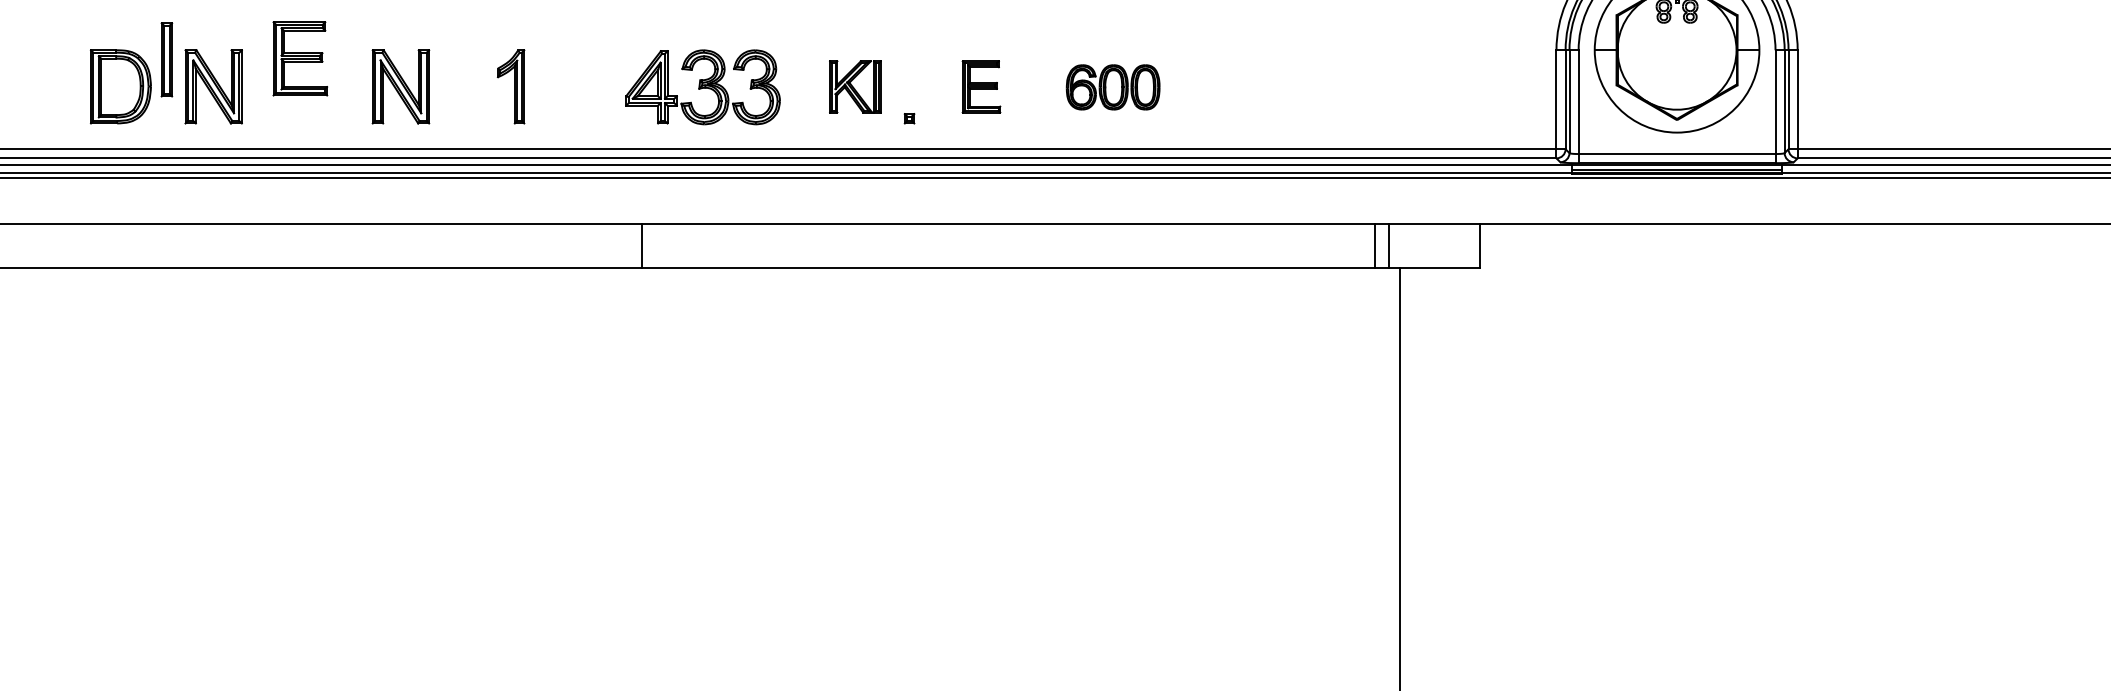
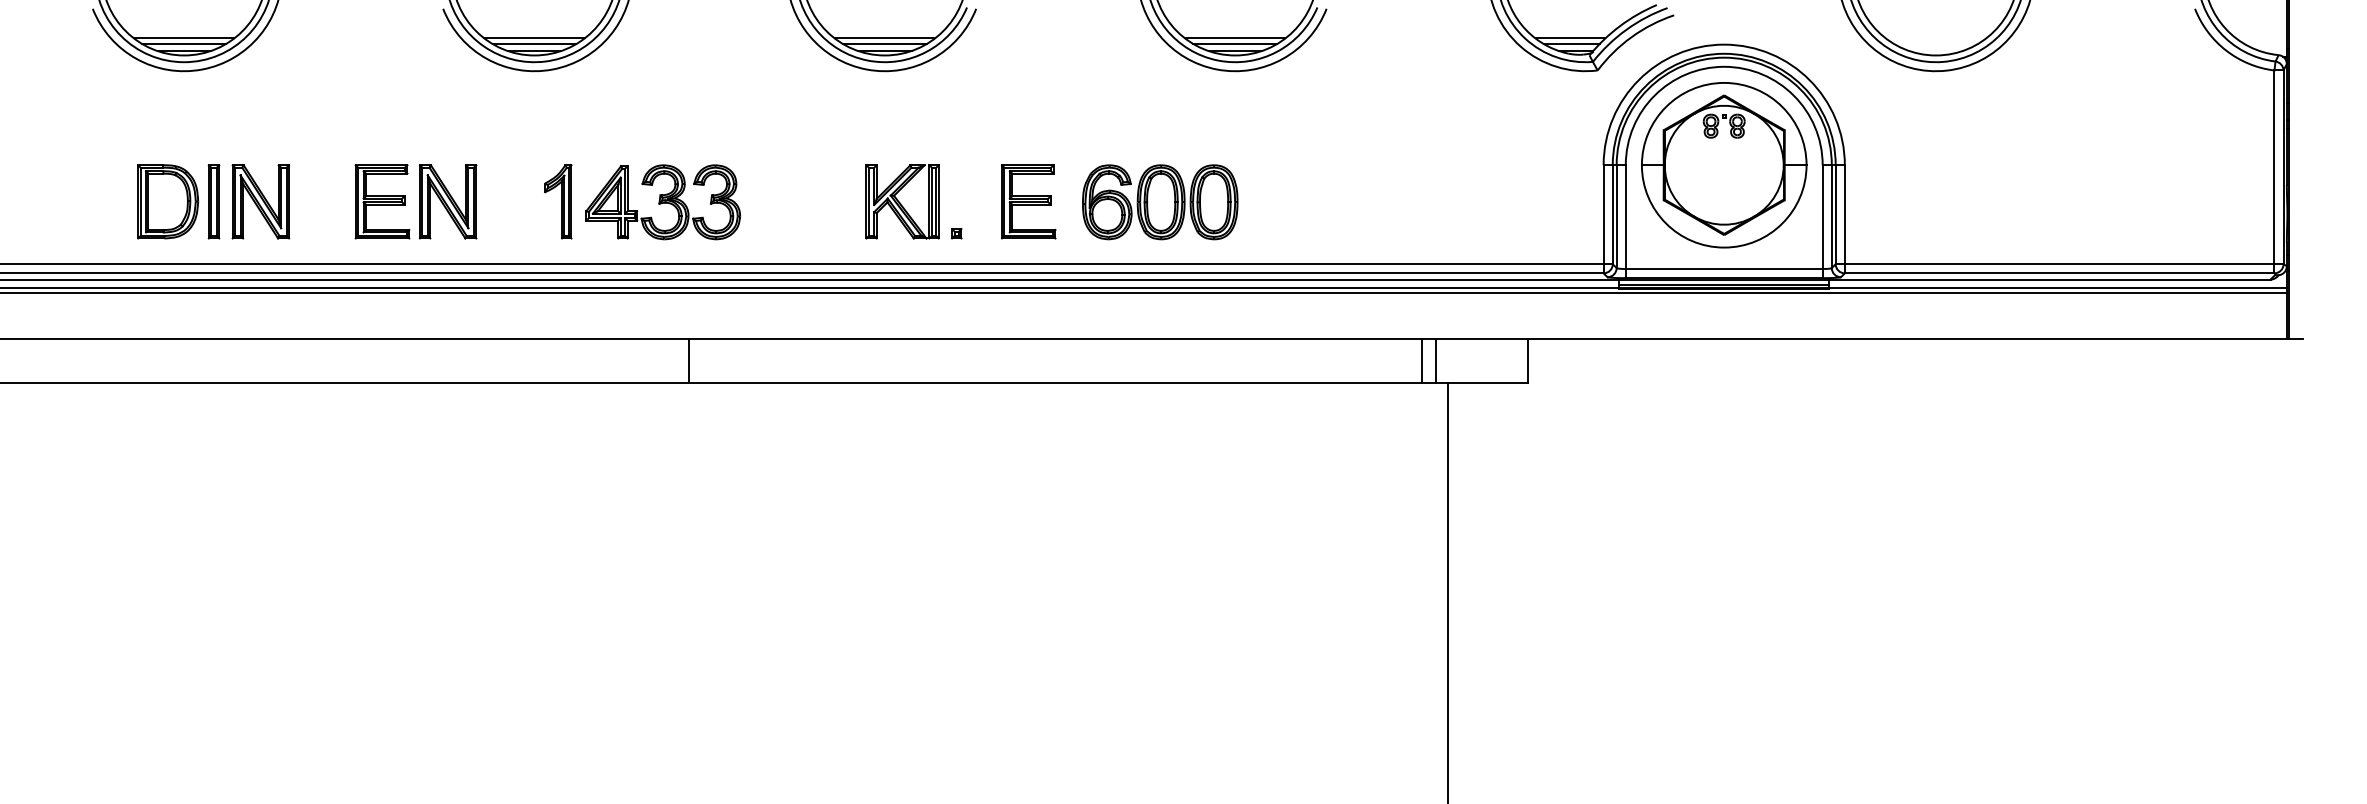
part: (300, 58) -> (382, 201), moved
part: (166, 59) -> (213, 201), moved
part: (855, 86) -> (902, 201), size x1.43
part: (981, 86) -> (1028, 201), size x1.43
part: (702, 87) -> (662, 202), moved
part: (1113, 87) -> (1160, 202), size x1.67

